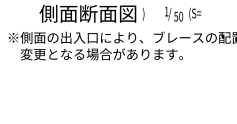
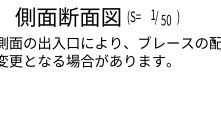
text: (148, 13) -> (133, 16), ) -> (S=
text: (195, 13) -> (184, 16), (S= -> )

